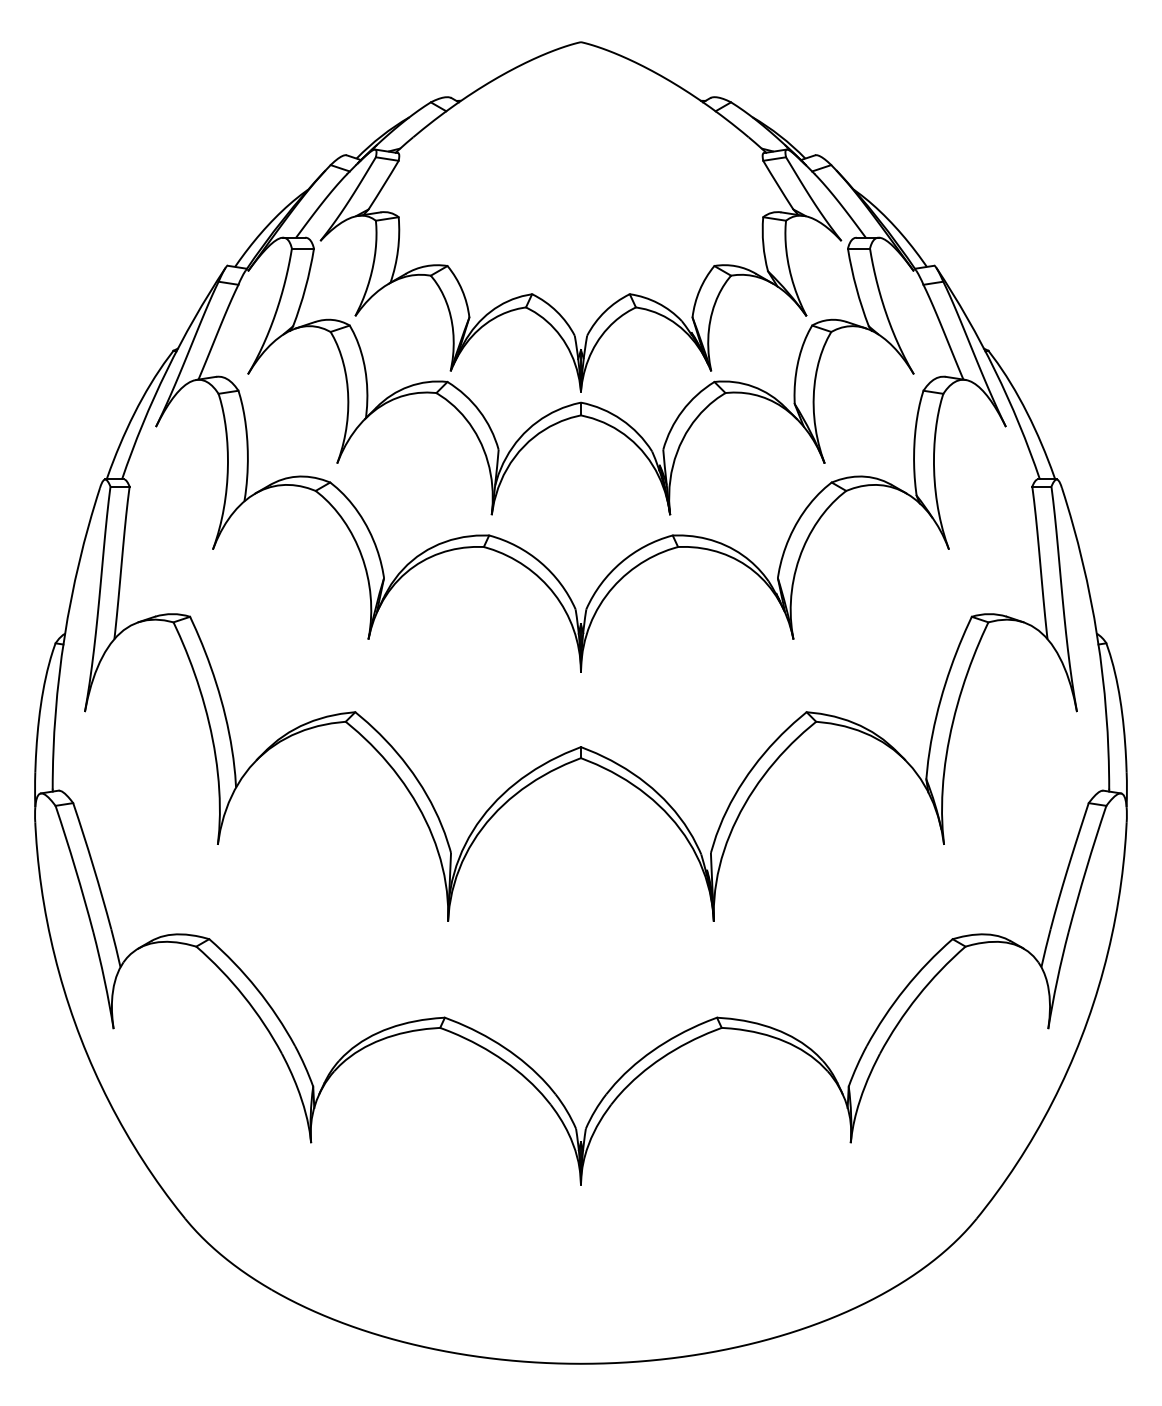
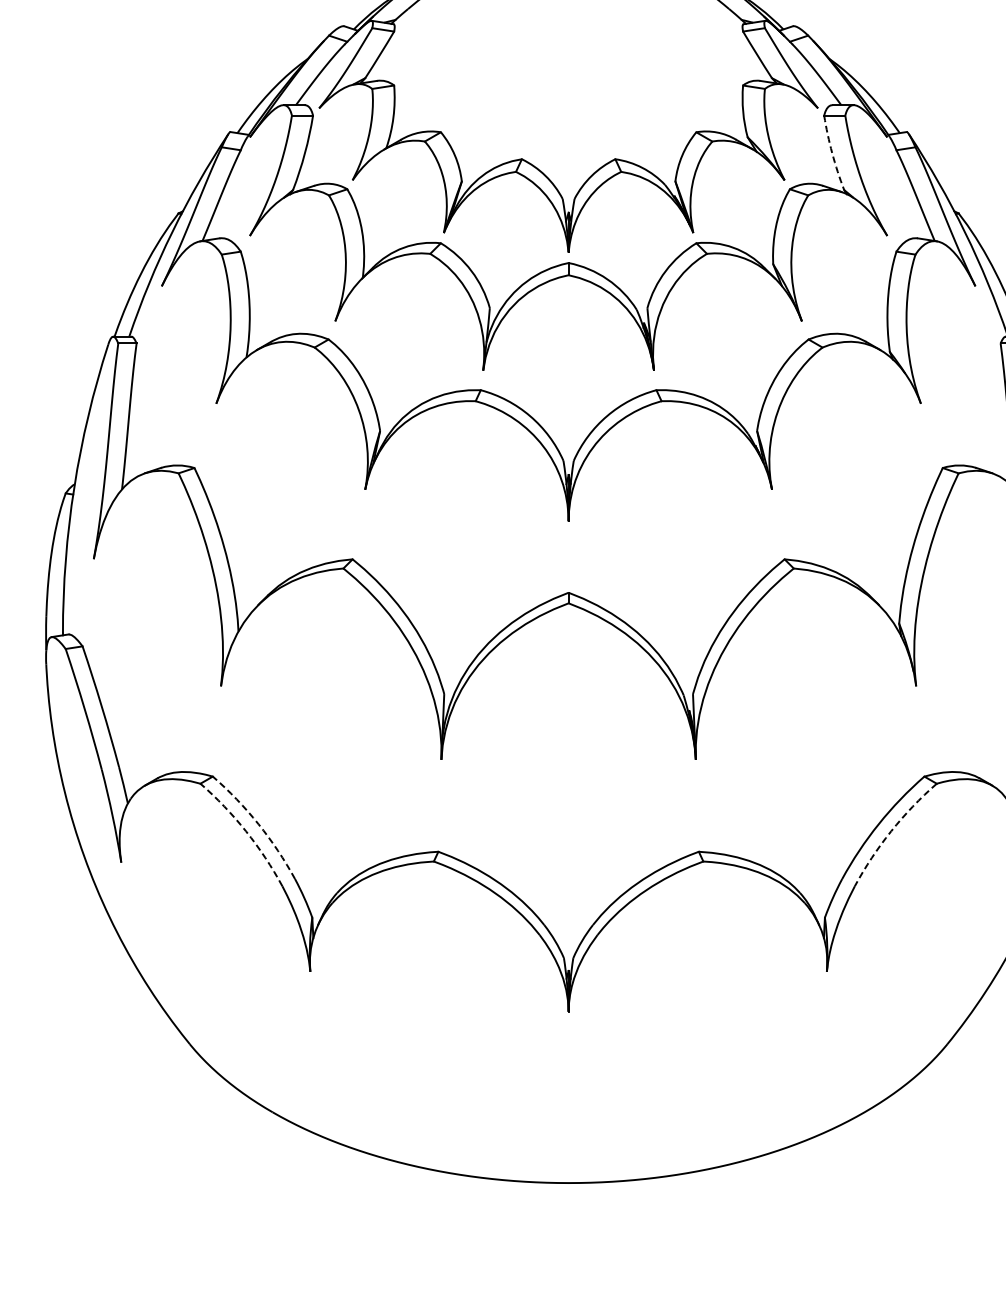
arc: (856, 288) -> (832, 153), solid -> dashed
arc: (256, 988) -> (258, 823), solid -> dashed
arc: (243, 996) -> (245, 831), solid -> dashed
arc: (917, 996) -> (890, 831), solid -> dashed

